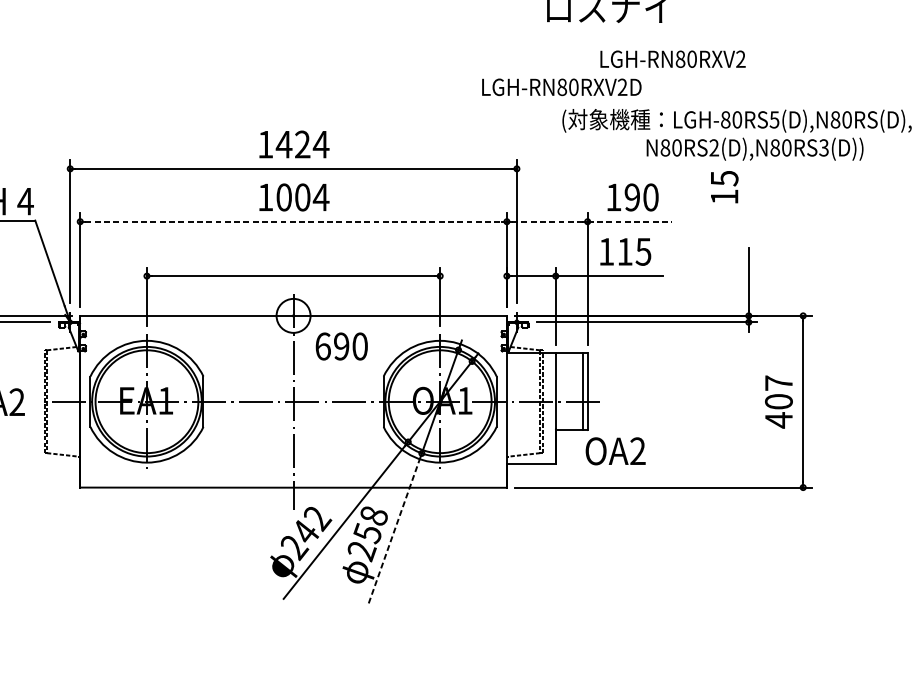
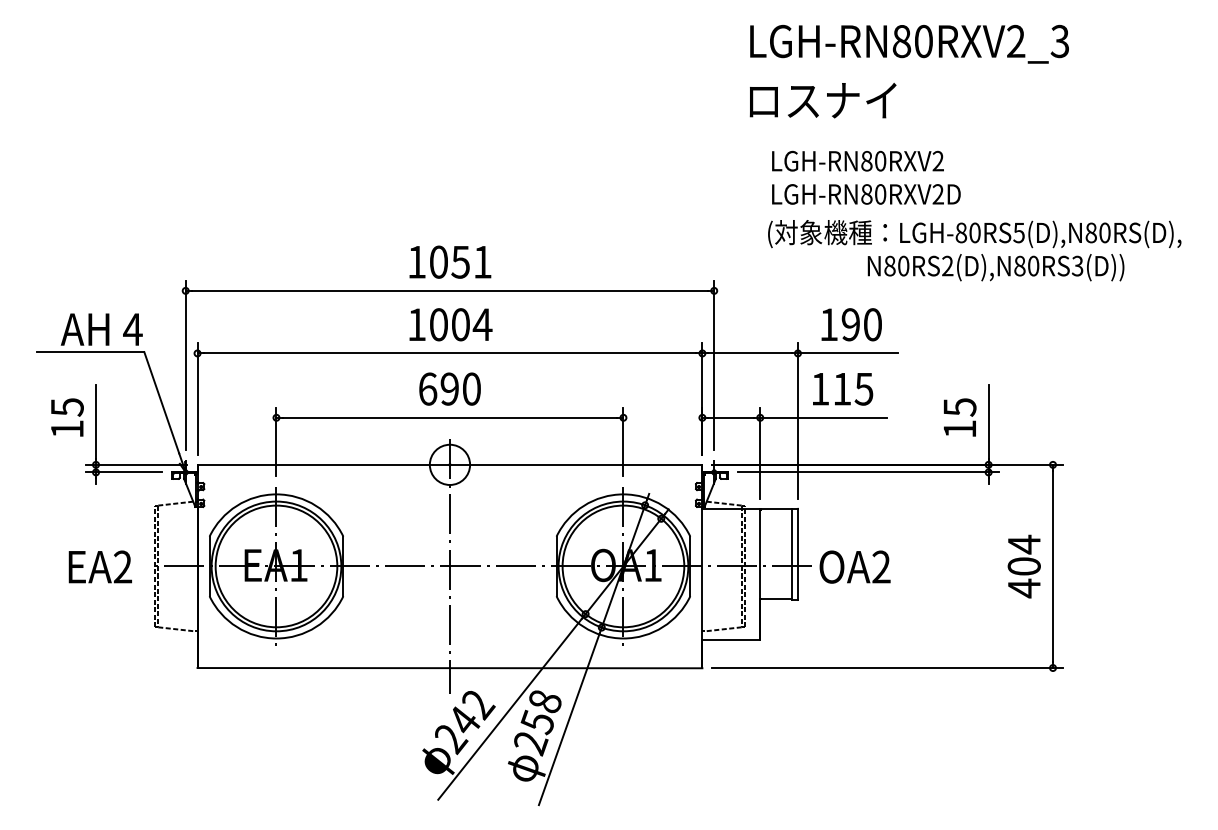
text: (672, 58) -> (857, 160), moved
text: (561, 87) -> (866, 194), moved
text: (302, 144) -> (460, 261), 1424 -> 1051
text: (725, 187) -> (960, 417), moved
line: (294, 221) -> (450, 353), dashed -> solid
line: (547, 221) -> (750, 353), dashed -> solid
line: (630, 221) -> (848, 353), dashed -> solid
text: (341, 346) -> (449, 388), moved
text: (779, 383) -> (1024, 544), 407 -> 404
text: (615, 450) -> (854, 566), moved
line: (394, 530) -> (569, 718), dashed -> solid

